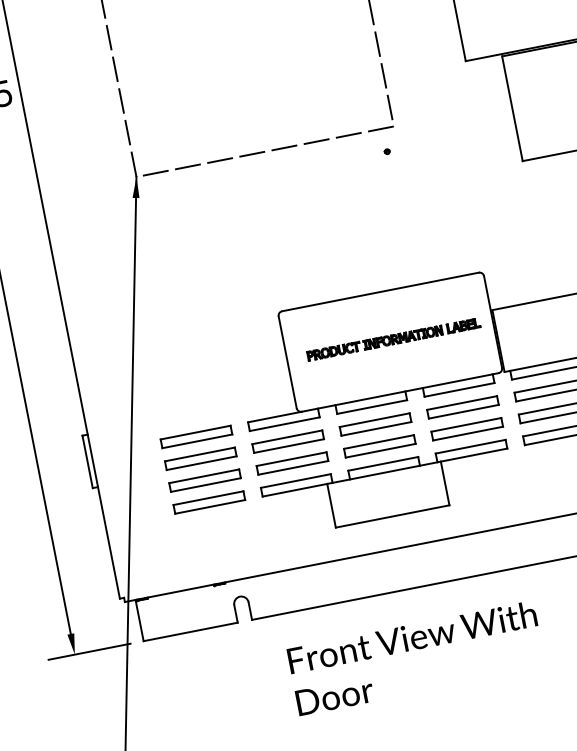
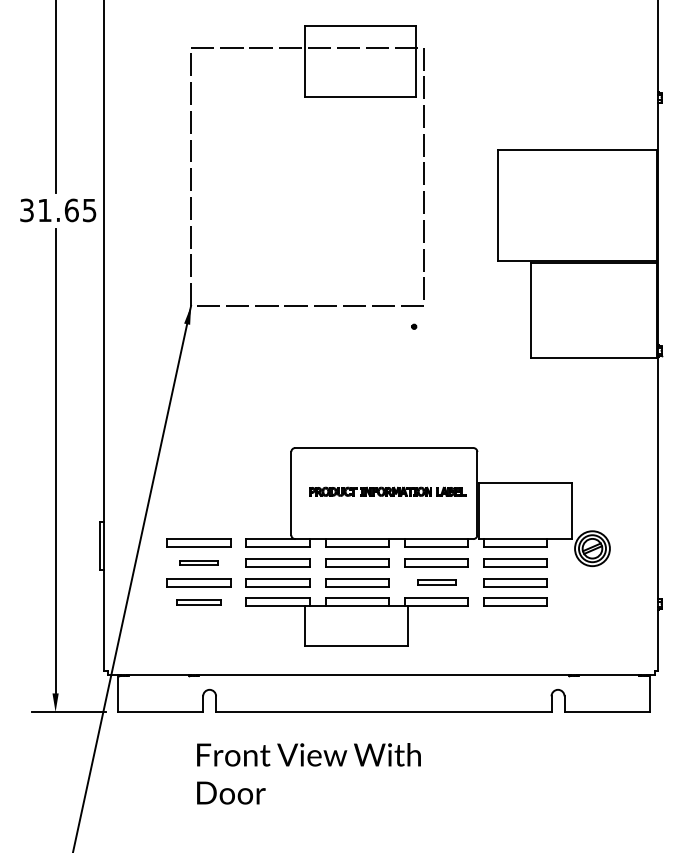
part: (467, 429) -> (436, 582), size x0.6
part: (200, 458) -> (198, 562), size x0.6
part: (208, 501) -> (198, 601), size x0.7
text: (415, 658) -> (308, 773), moved

